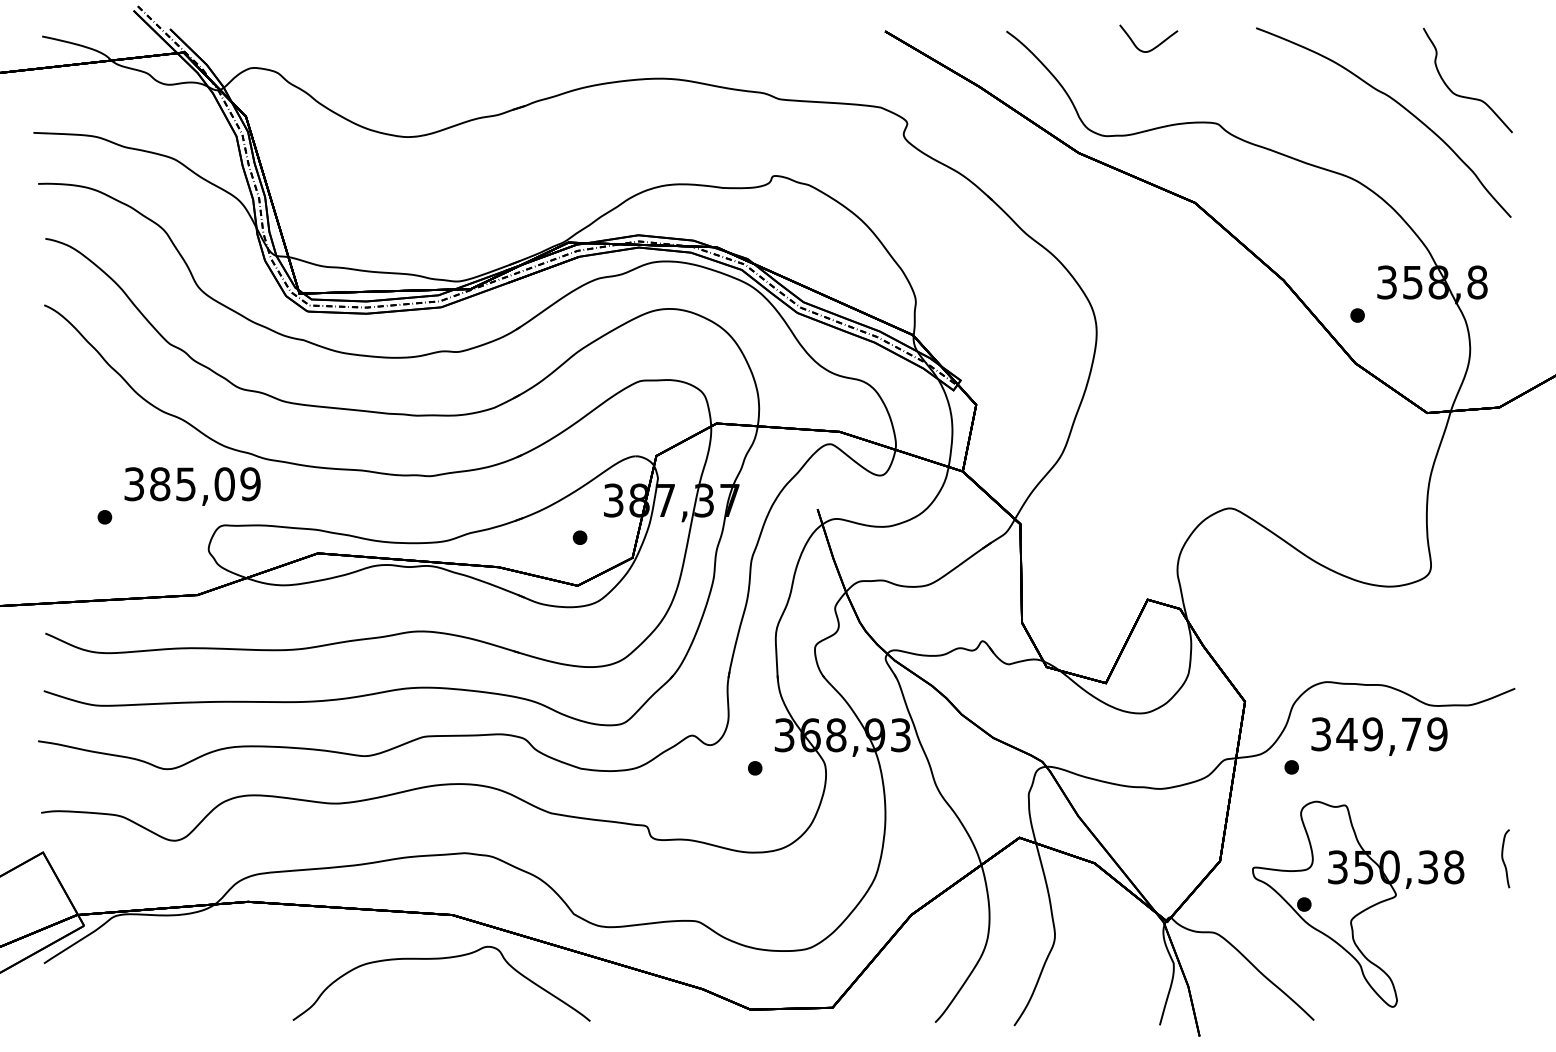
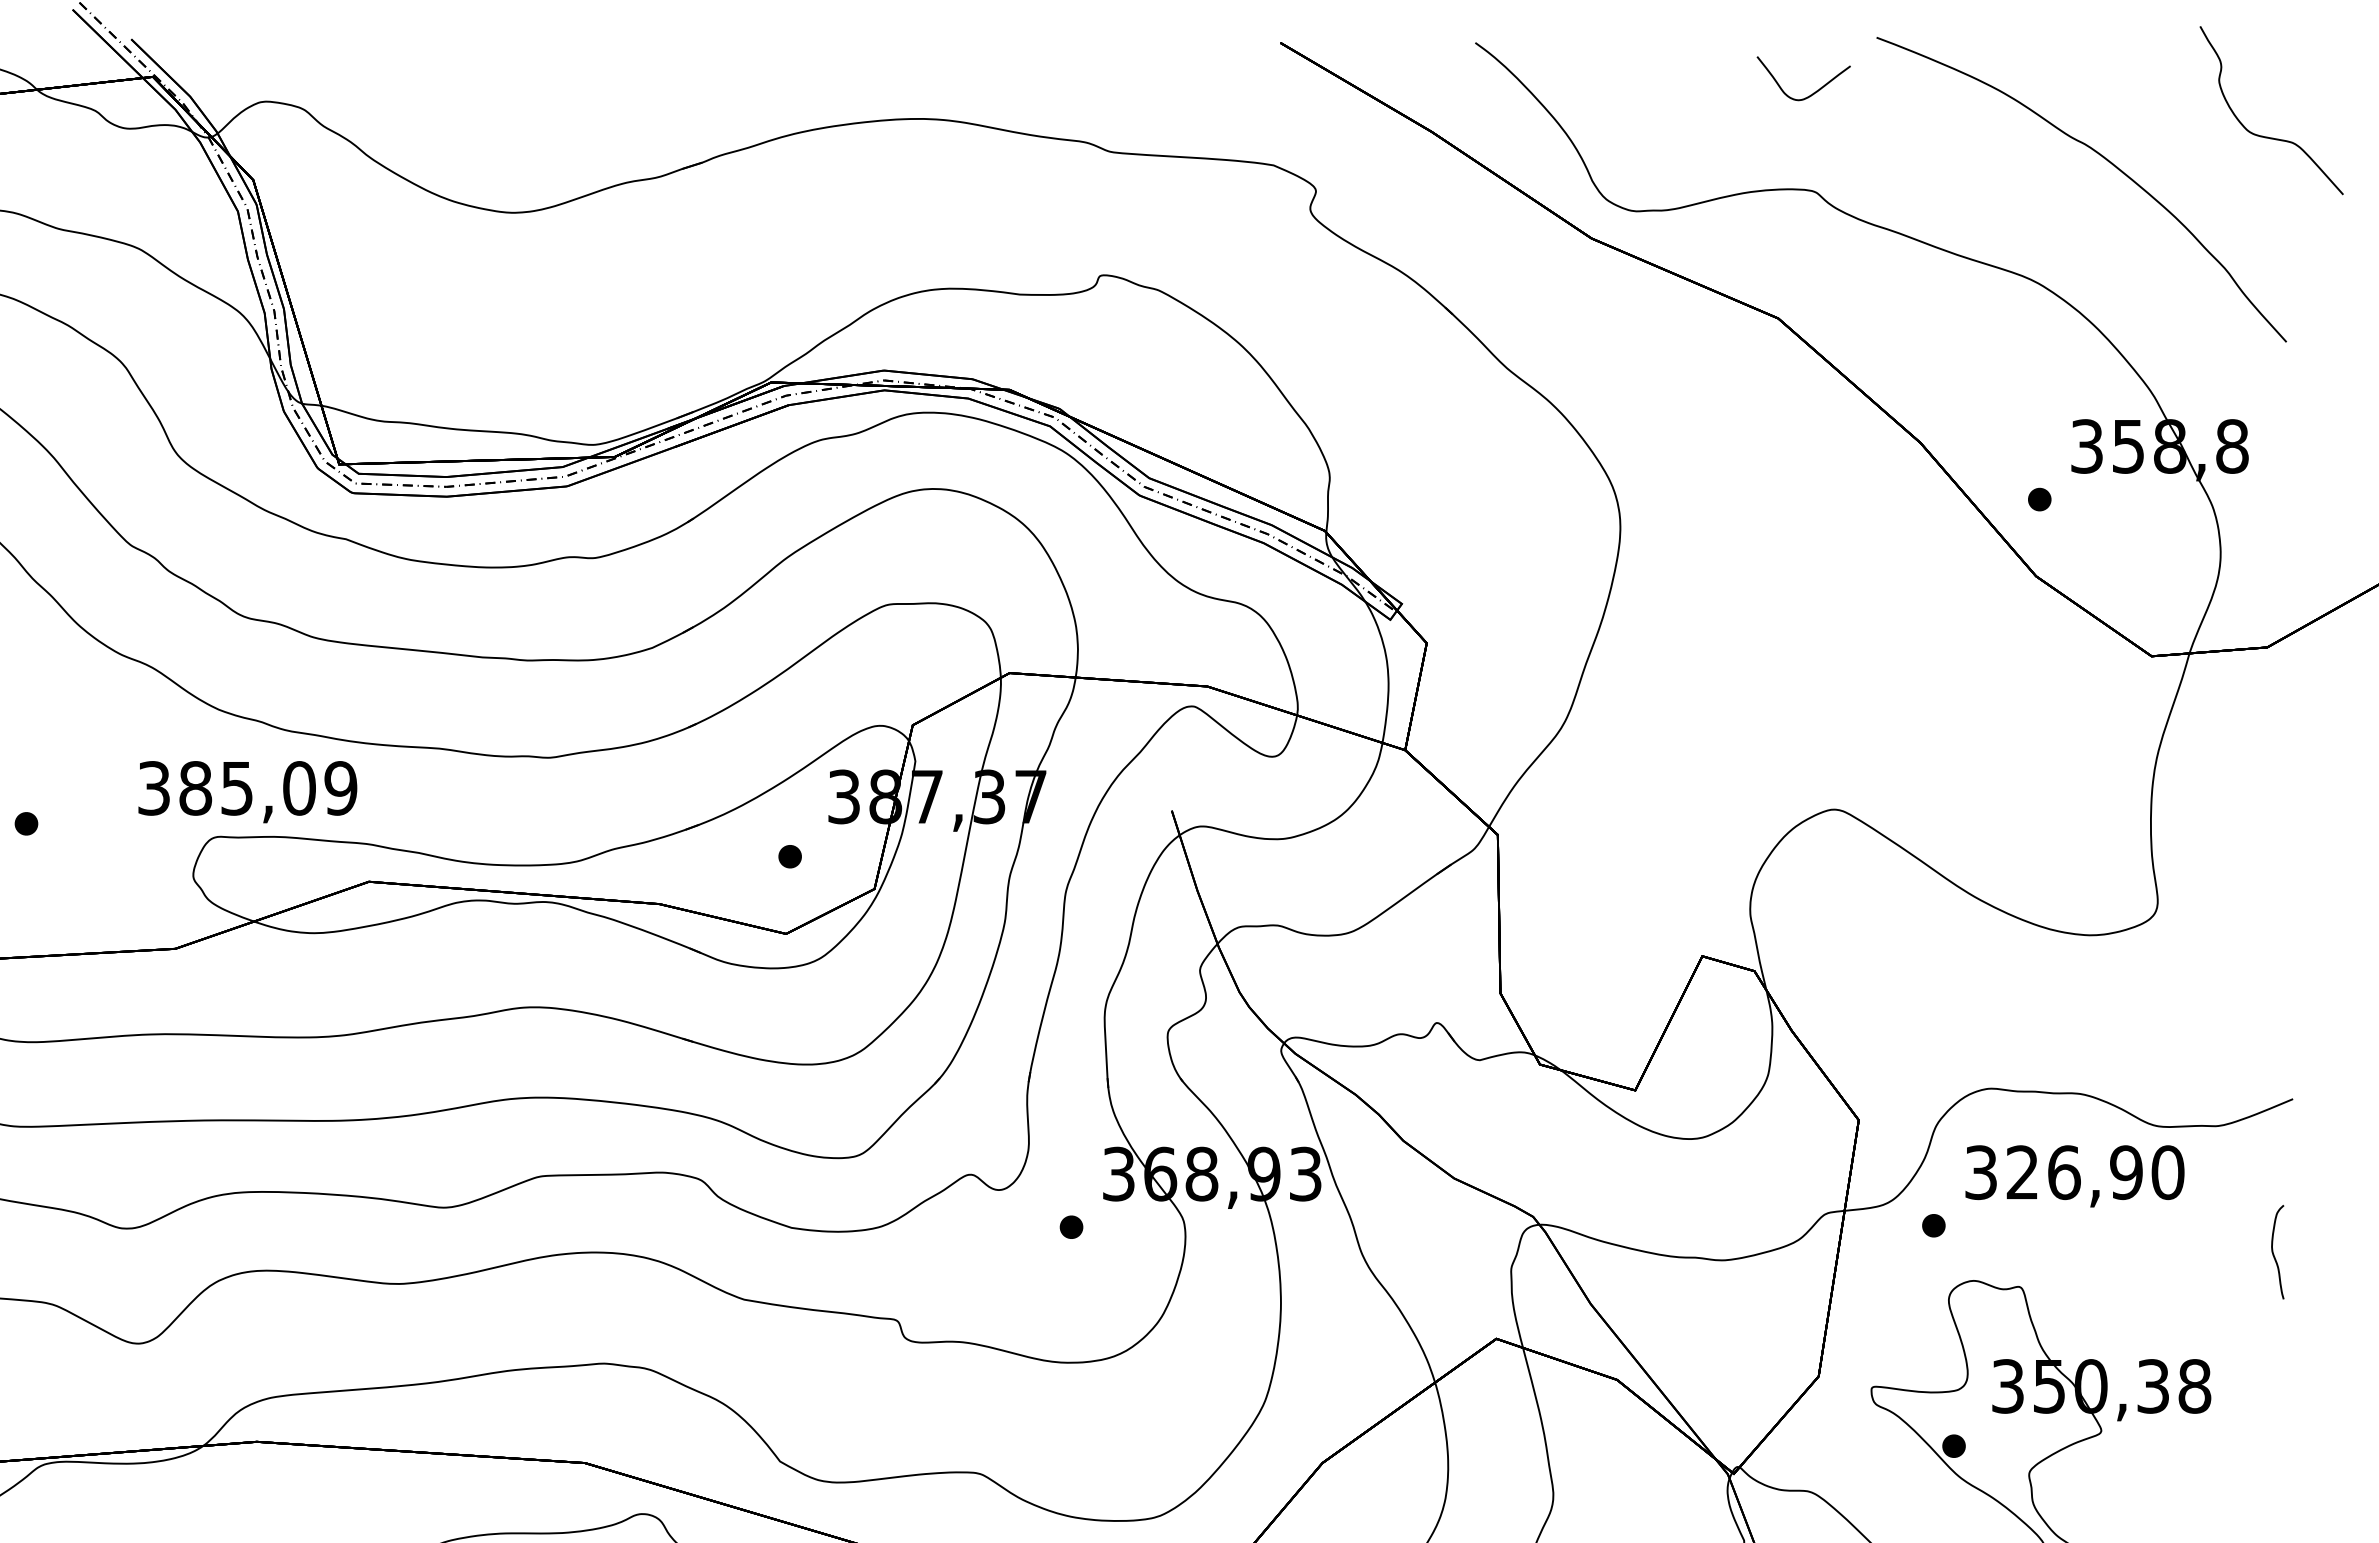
curve: (1153, 47) -> (1811, 92), moved
curve: (1462, 95) -> (2262, 134), moved
text: (192, 486) -> (247, 792), moved
text: (1391, 734) -> (2094, 1172), 349,79 -> 326,90
curve: (1503, 858) -> (2274, 1251), moved

